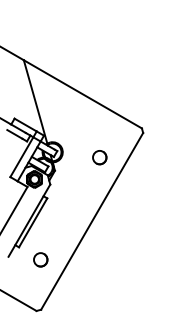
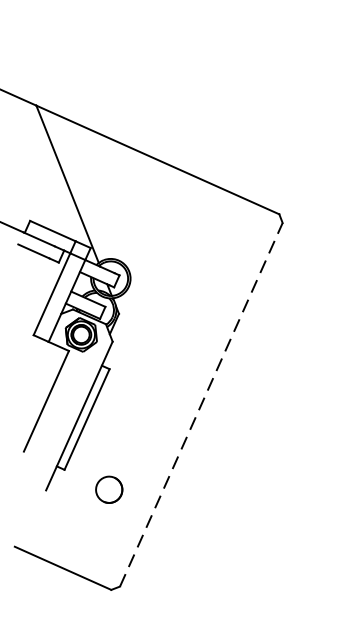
circle: (99, 157) -> (202, 279), removed
line: (92, 220) -> (201, 403), solid -> dashed

